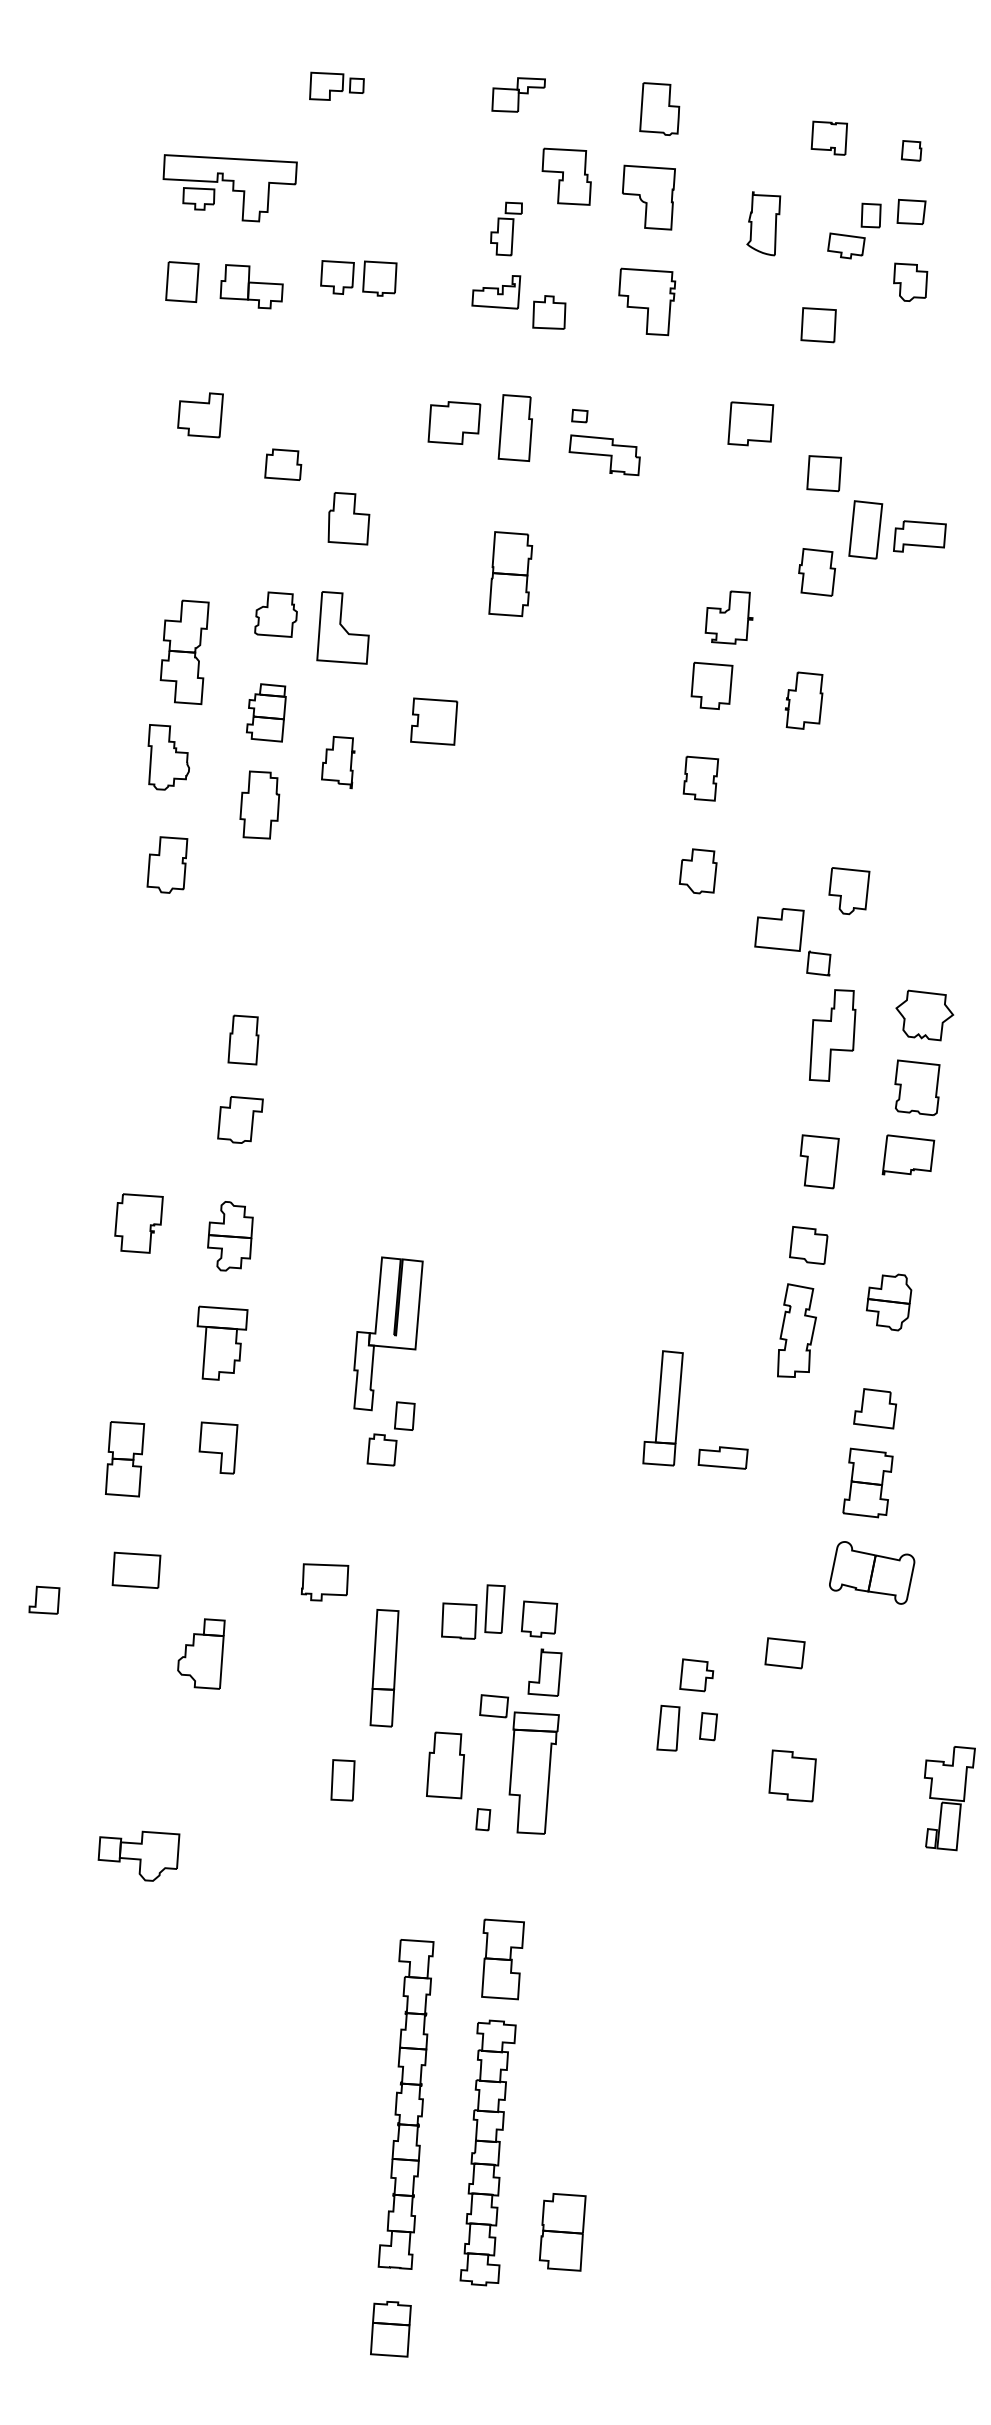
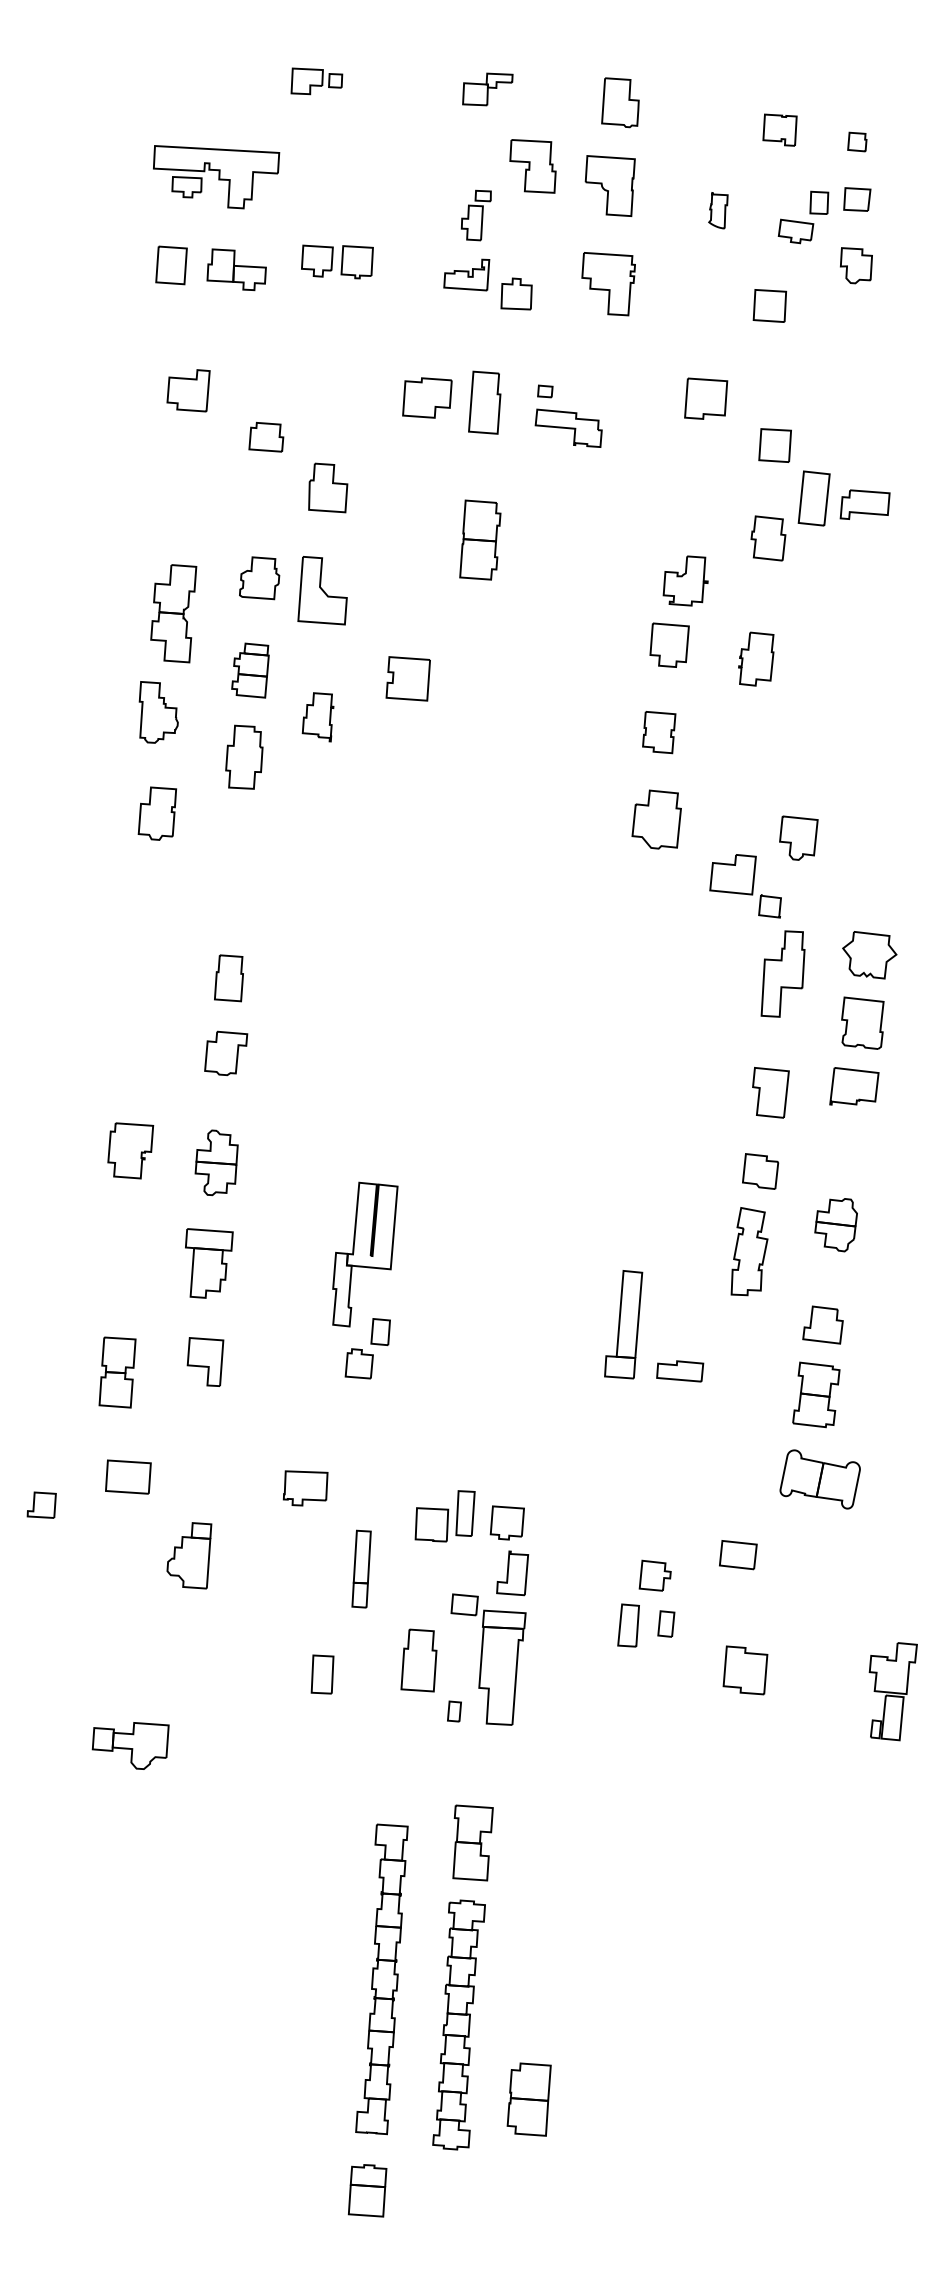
part: (763, 223) -> (718, 210), size x0.6
part: (697, 871) -> (655, 819), size x1.4
part: (384, 1668) -> (361, 1569), size x0.7

